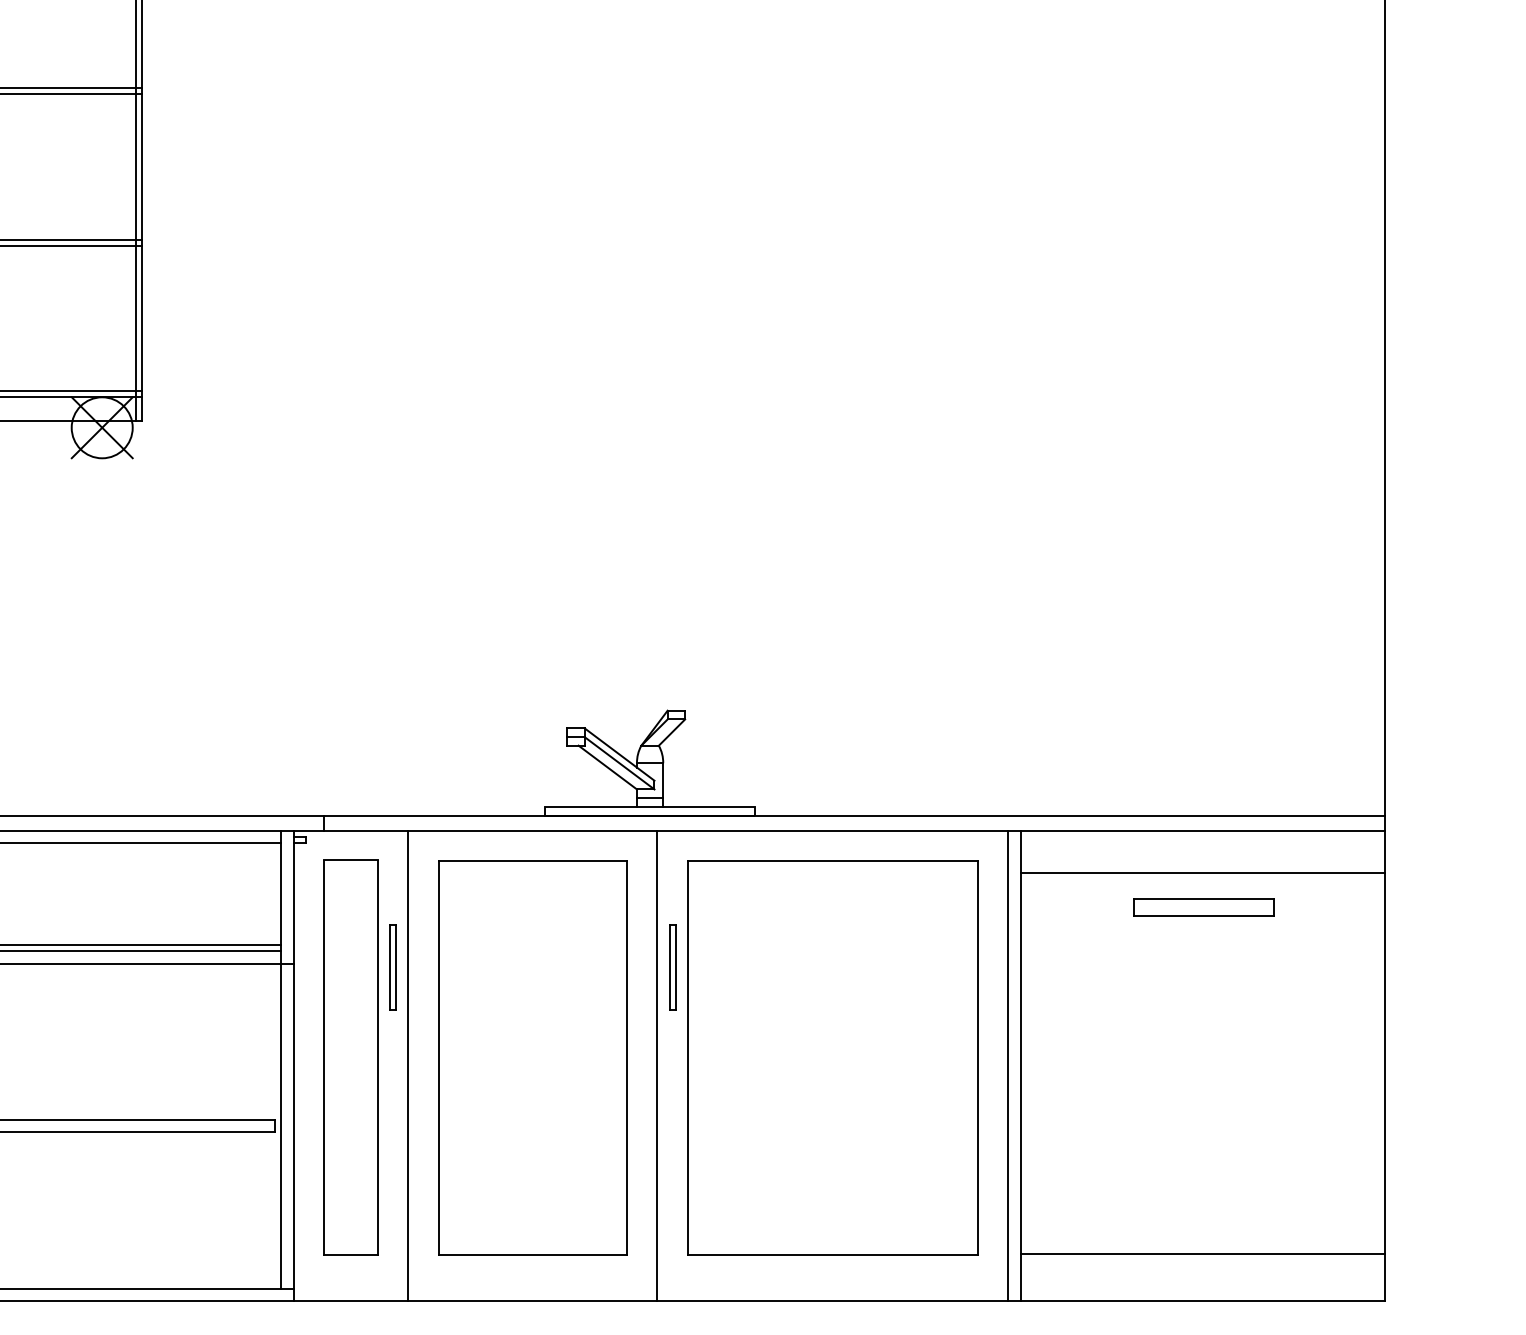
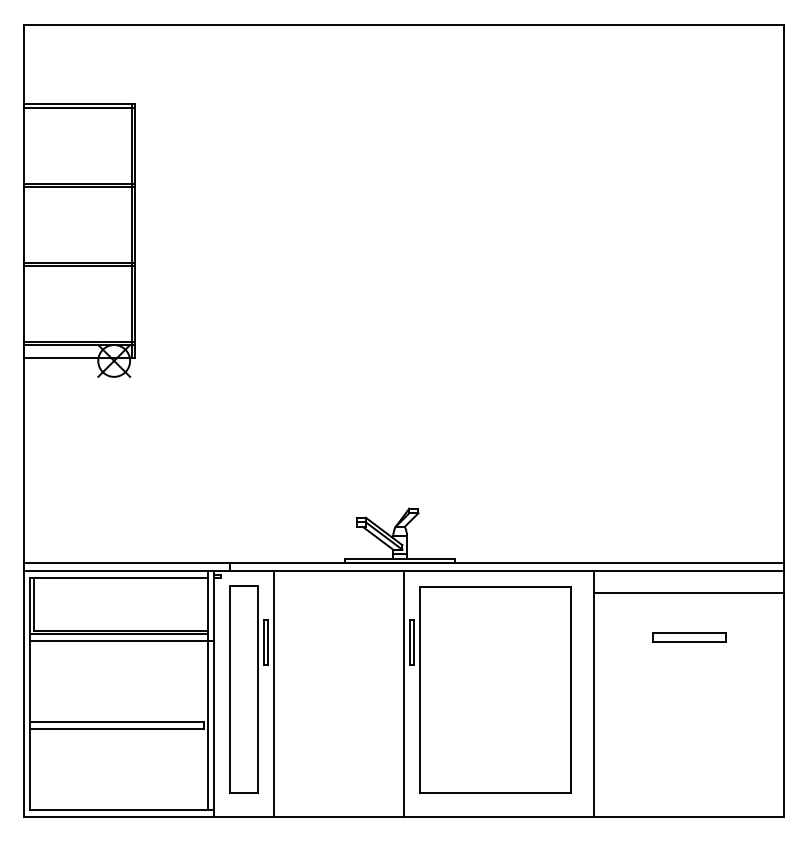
part: (1204, 907) -> (689, 637), moved
part: (531, 1057) -> (338, 689), removed
line: (1008, 1064) -> (587, 693), removed
line: (1202, 1254) -> (688, 792), removed

